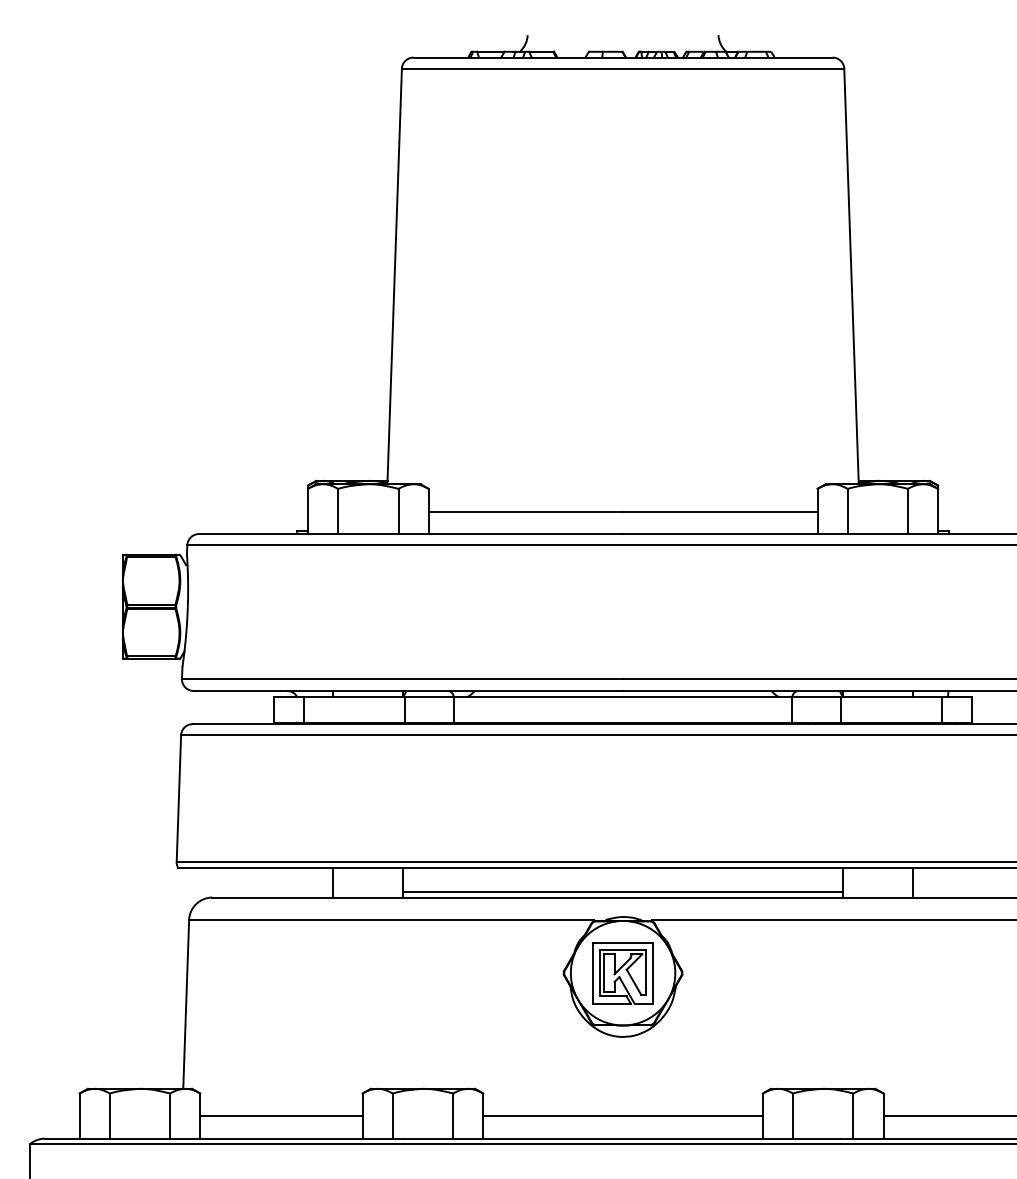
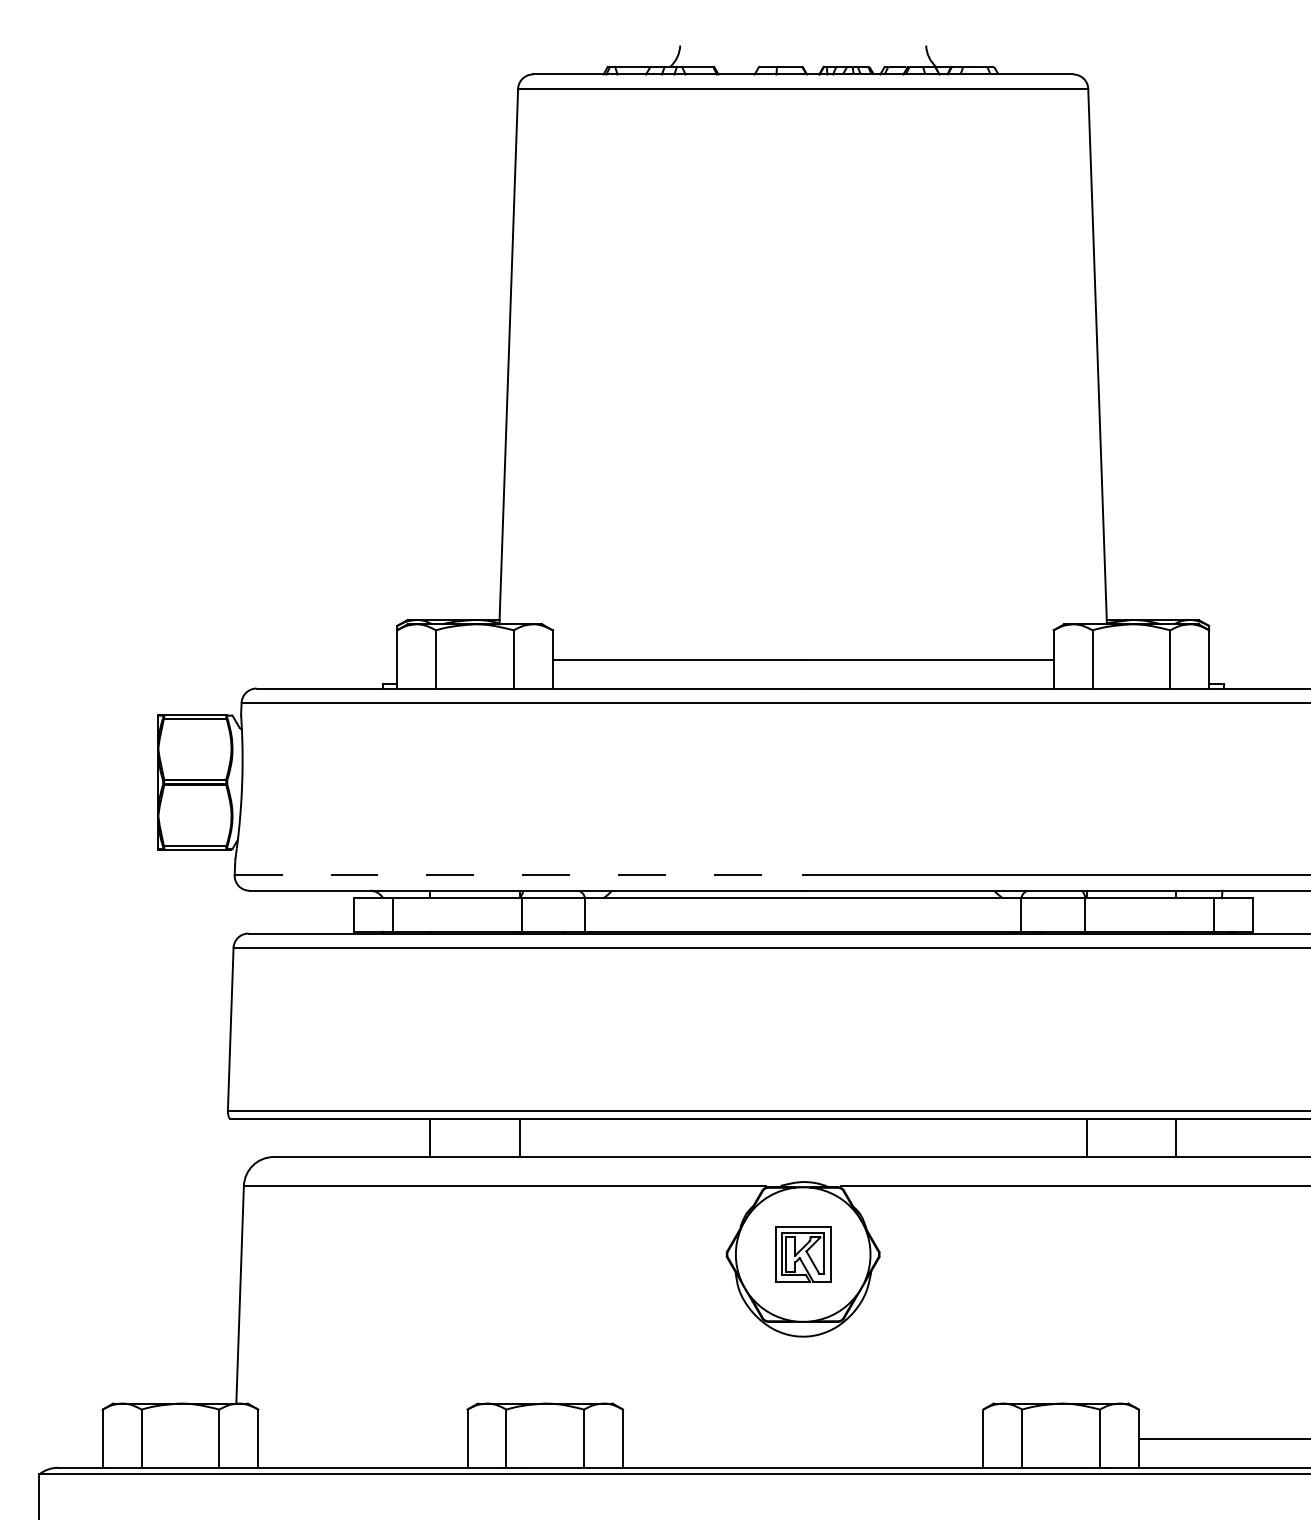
line: (402, 679) -> (519, 875), solid -> dashed
line: (622, 891) -> (802, 1149), removed
part: (622, 973) -> (802, 1254), size x0.7
line: (281, 1115) -> (362, 1438), removed
line: (623, 1115) -> (803, 1438), removed

